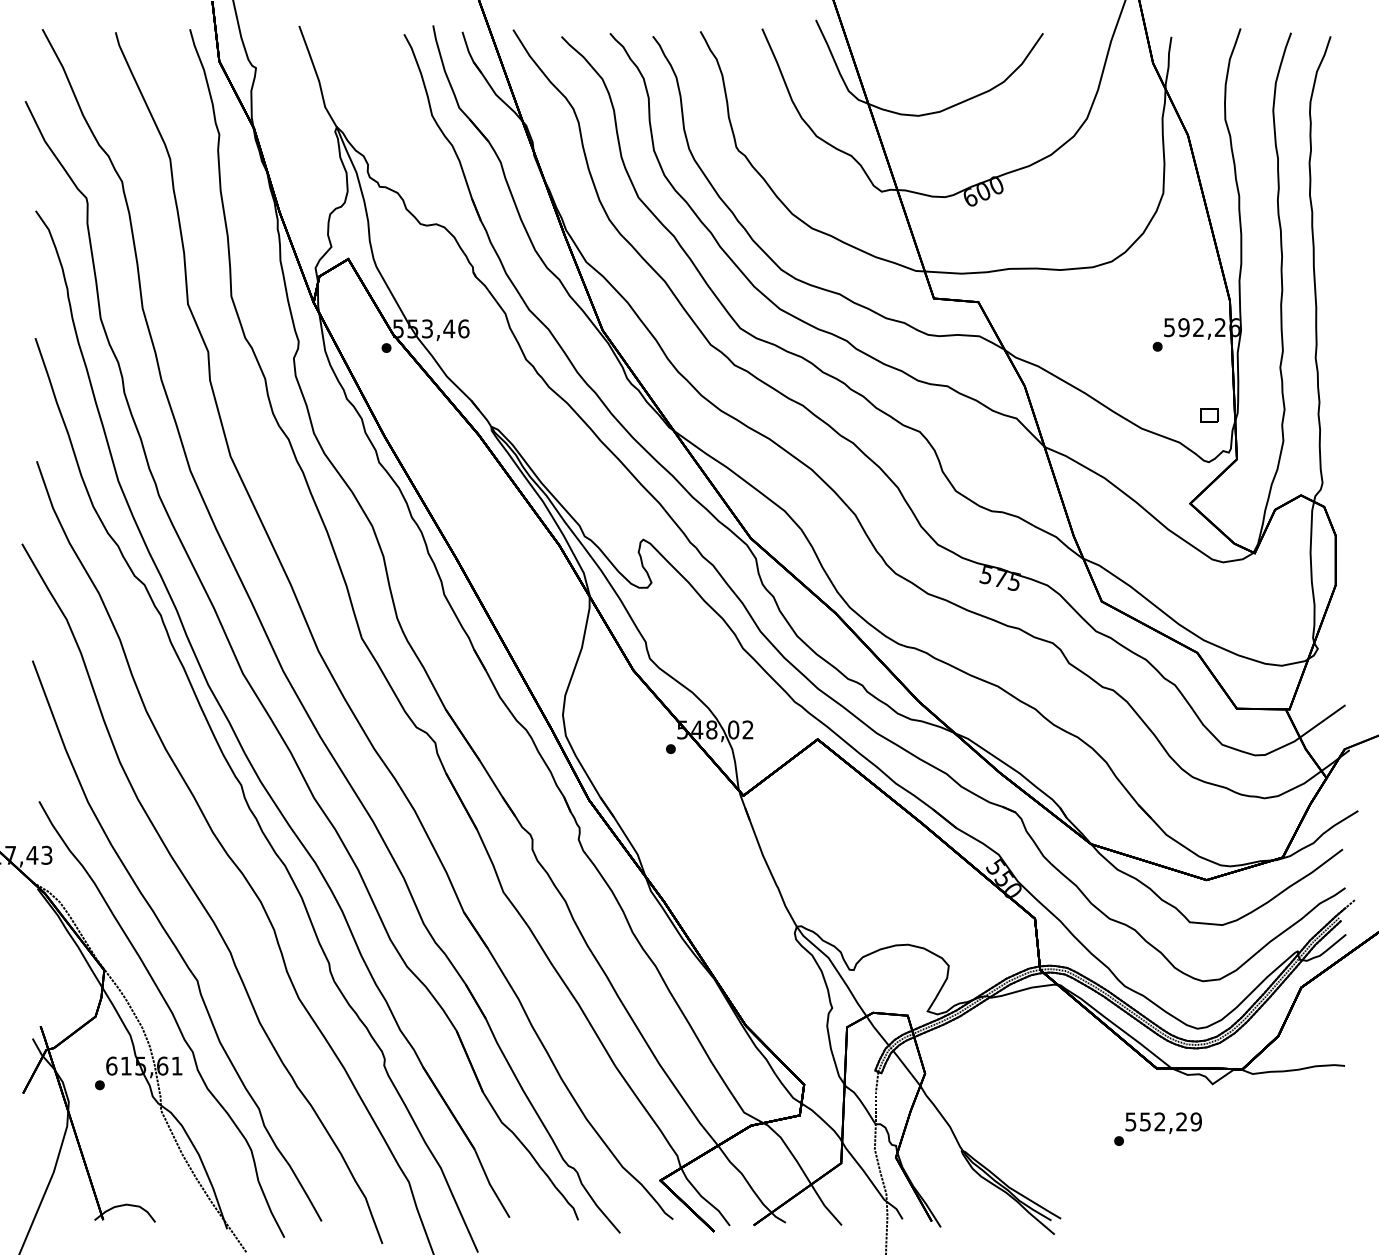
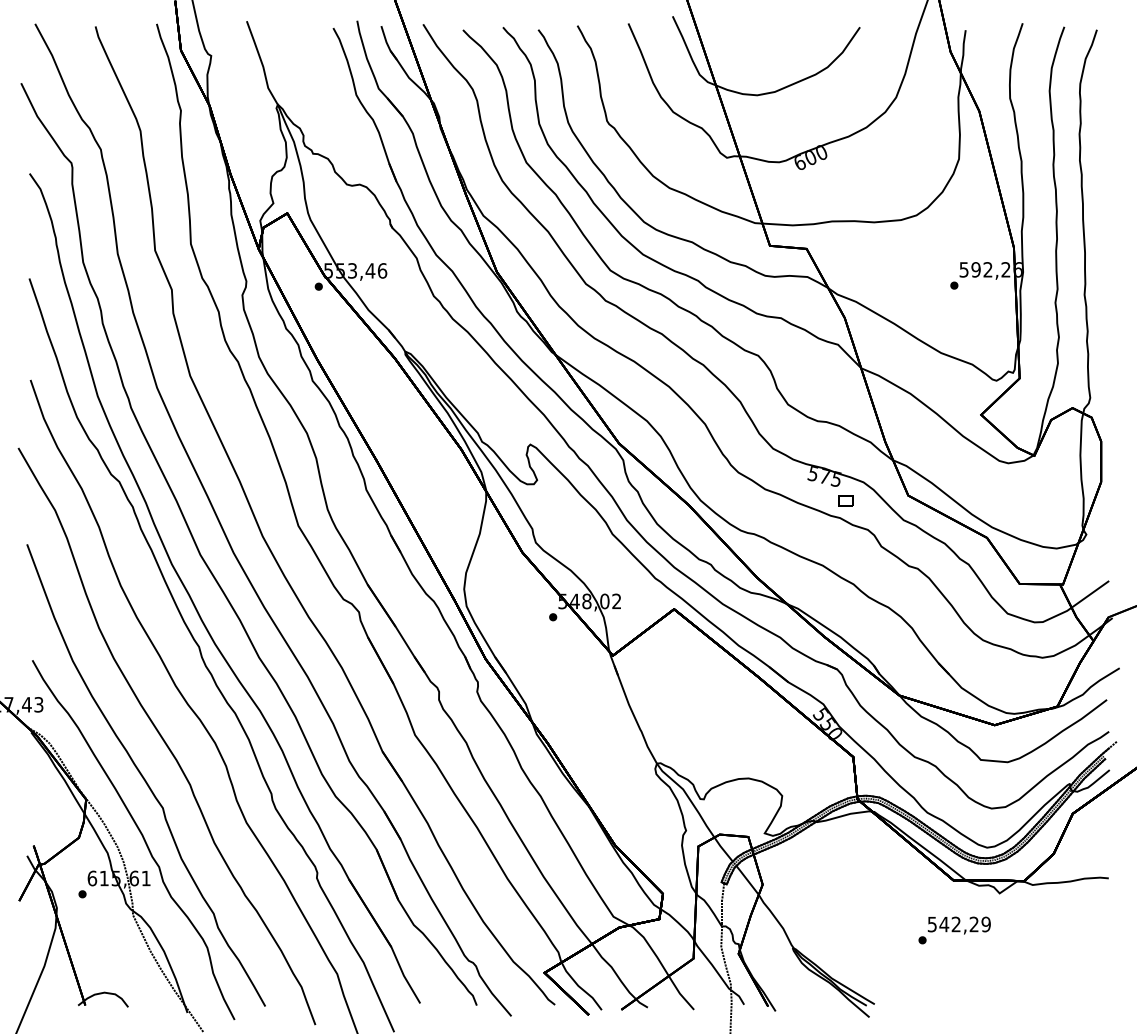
part: (1209, 415) -> (846, 501), moved
text: (1145, 1121) -> (944, 924), 552,29 -> 542,29

